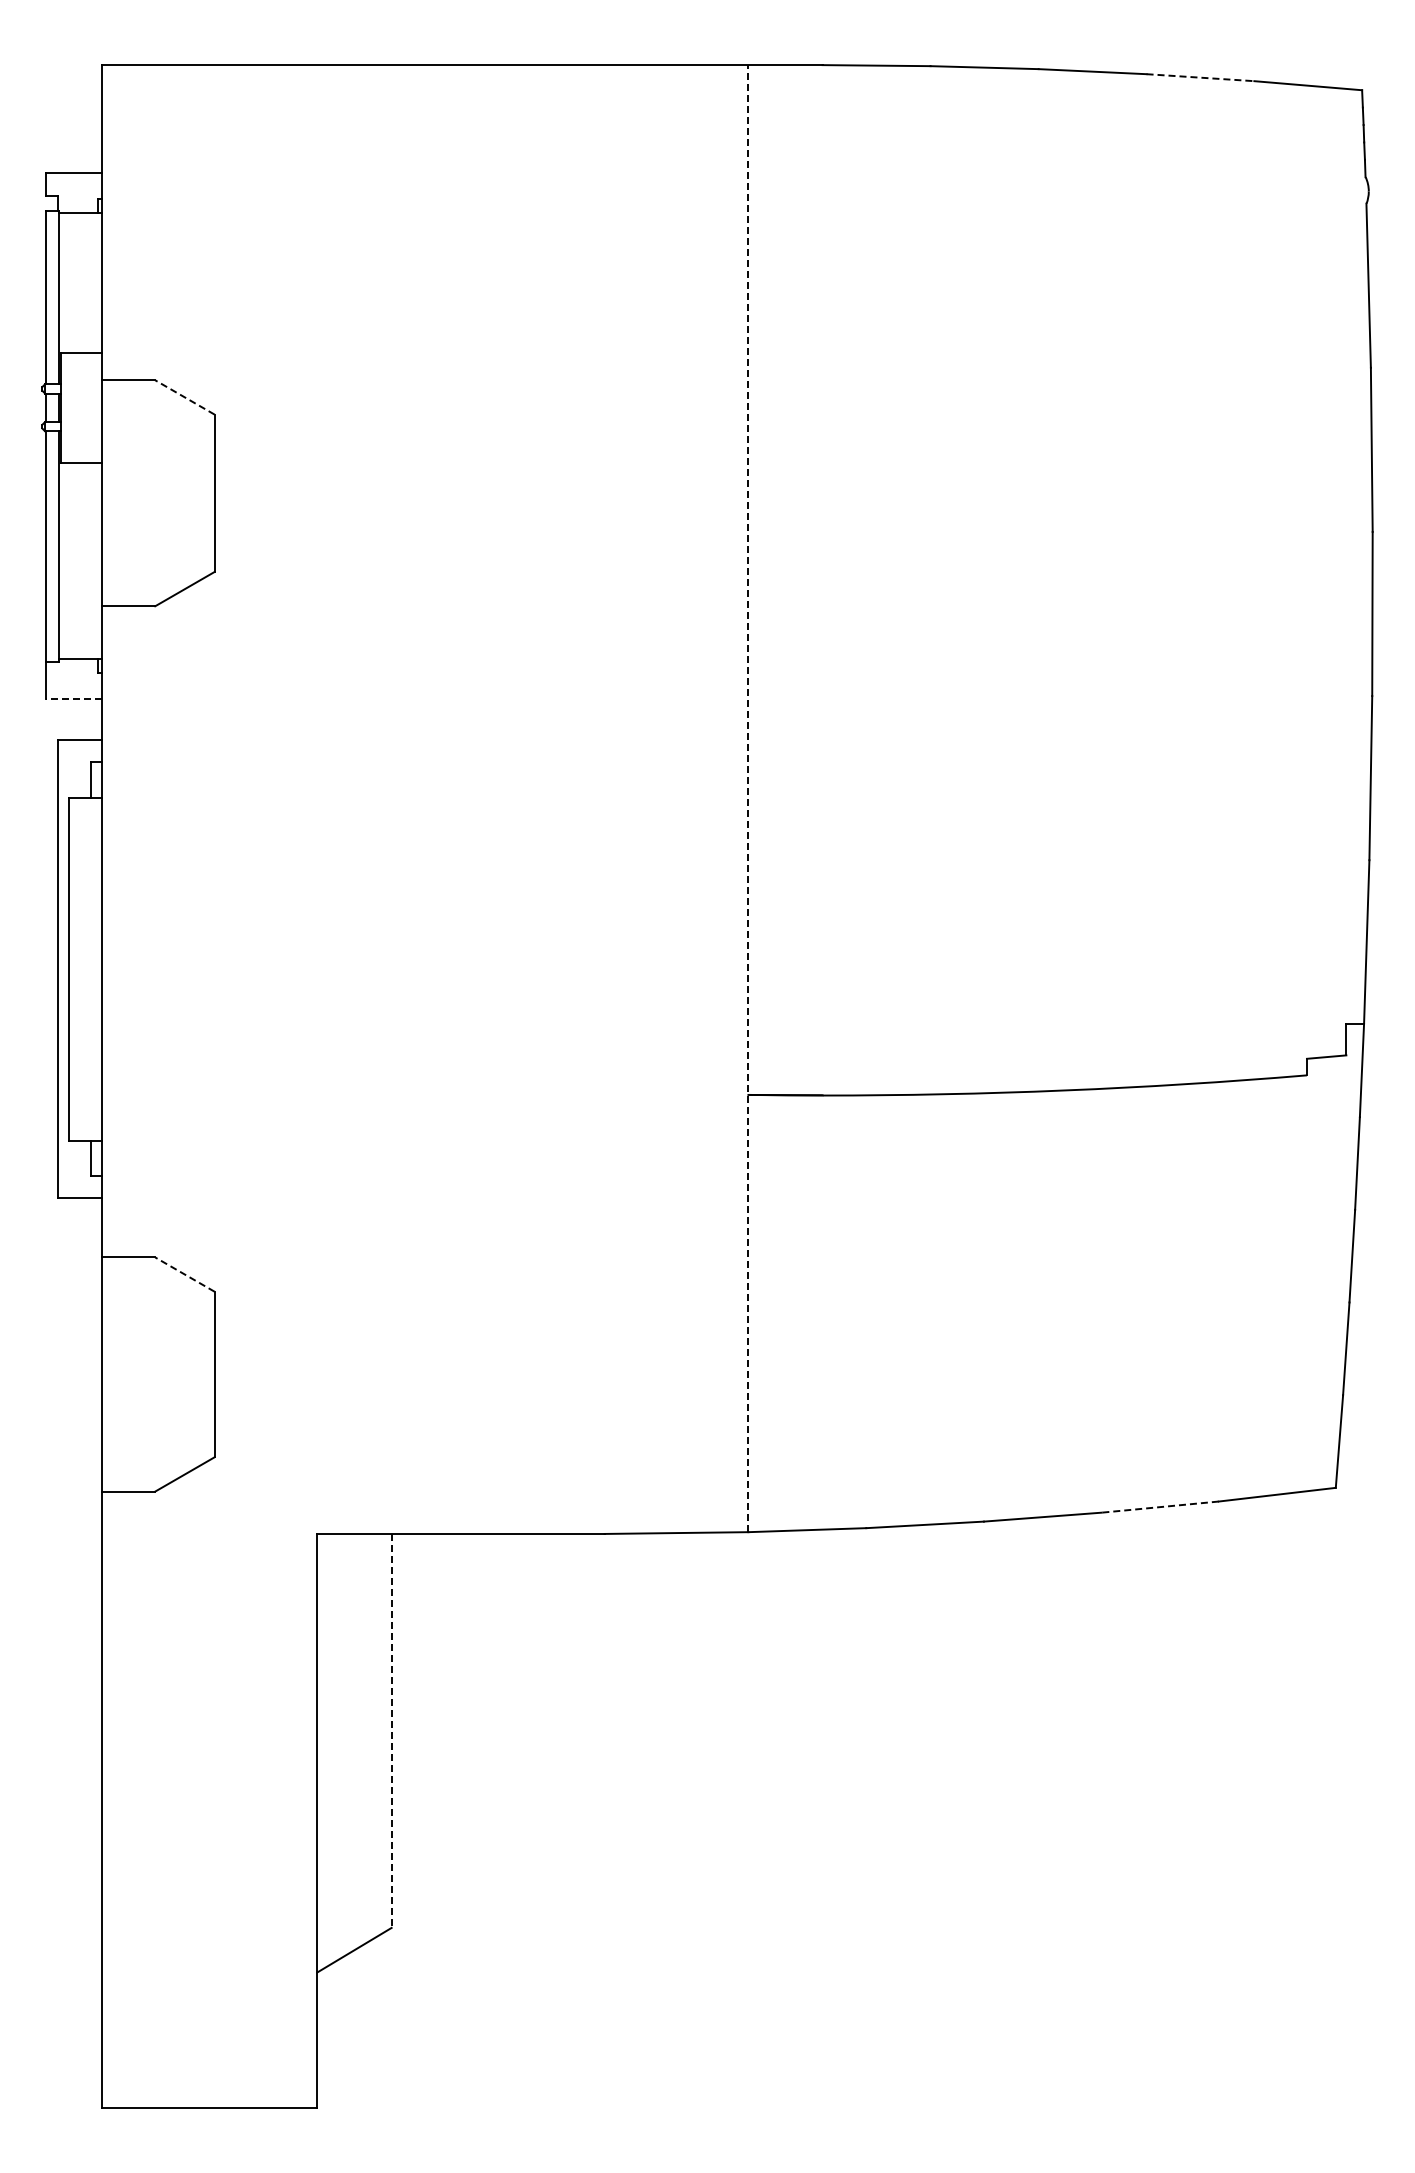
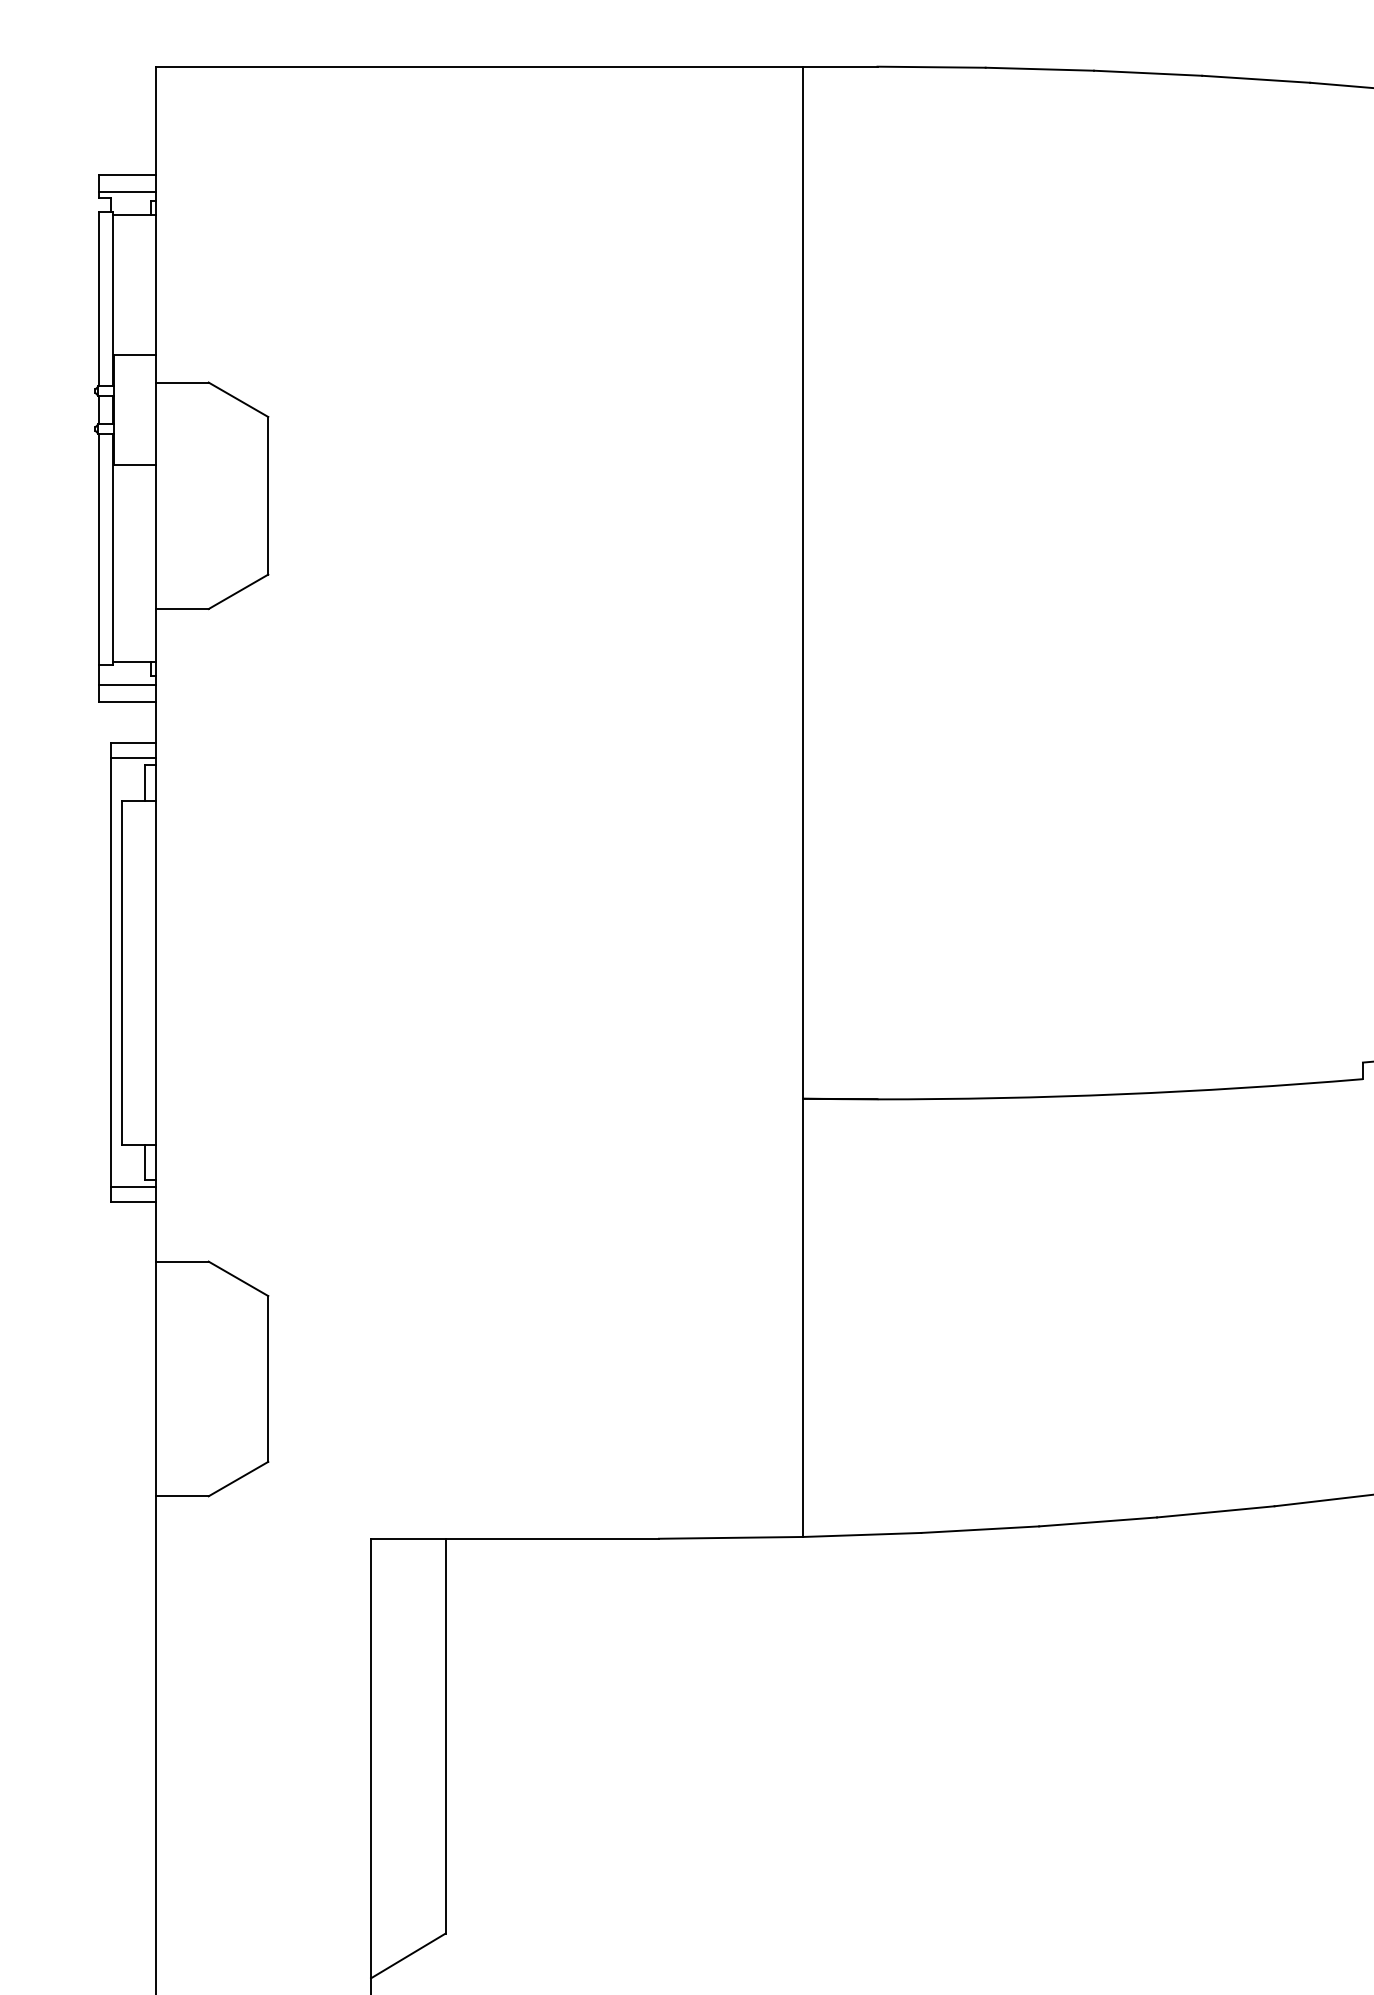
line: (1200, 77) -> (1256, 79), dashed -> solid
line: (73, 190) -> (126, 192), added
line: (184, 397) -> (238, 399), dashed -> solid
line: (73, 681) -> (126, 684), added
line: (73, 699) -> (126, 702), dashed -> solid
line: (79, 755) -> (132, 758), added
line: (748, 798) -> (803, 801), dashed -> solid
line: (79, 1182) -> (132, 1186), added
line: (184, 1274) -> (238, 1278), dashed -> solid
line: (1160, 1507) -> (1216, 1512), dashed -> solid
line: (391, 1730) -> (445, 1735), dashed -> solid

